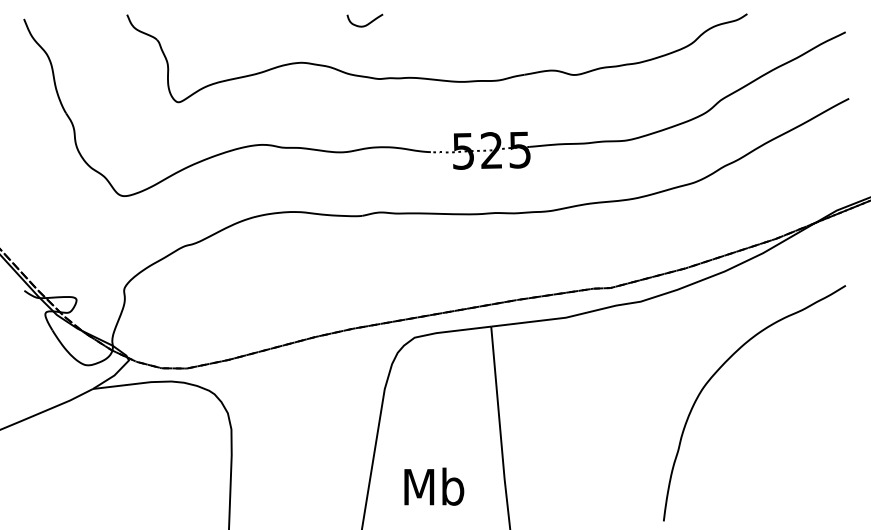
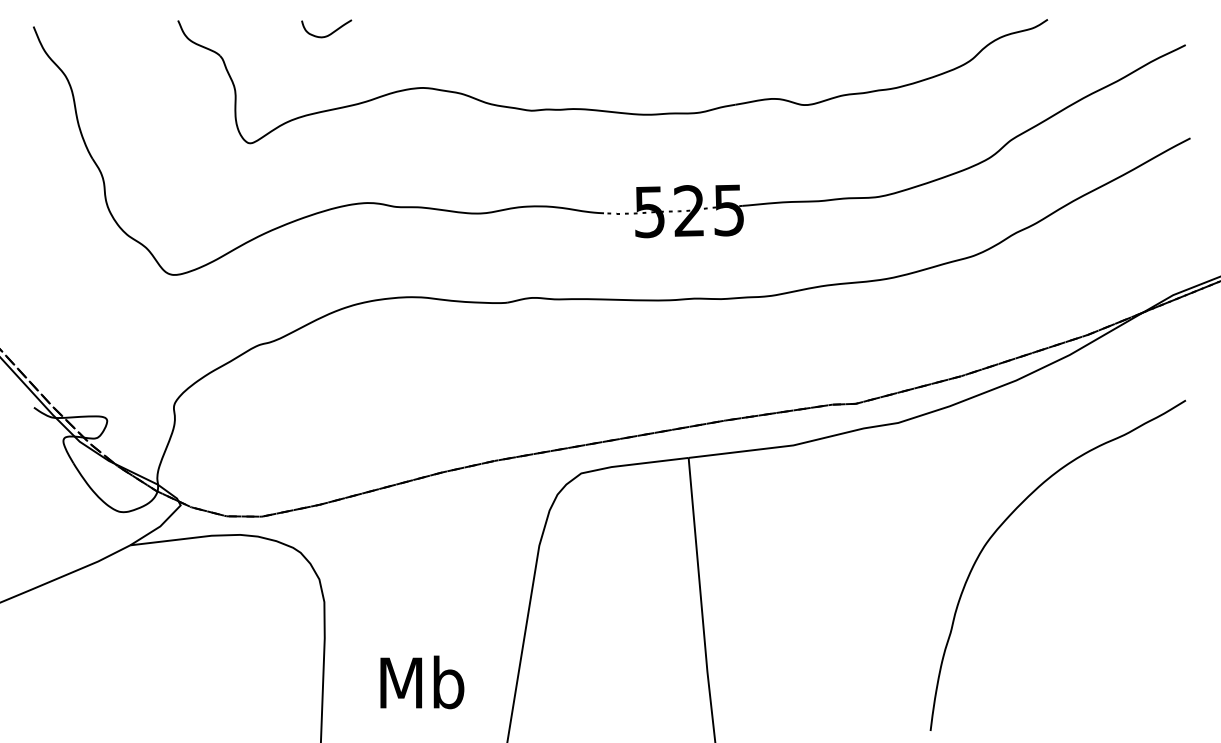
curve: (365, 24) -> (327, 34), moved
text: (434, 486) -> (422, 682), moved

